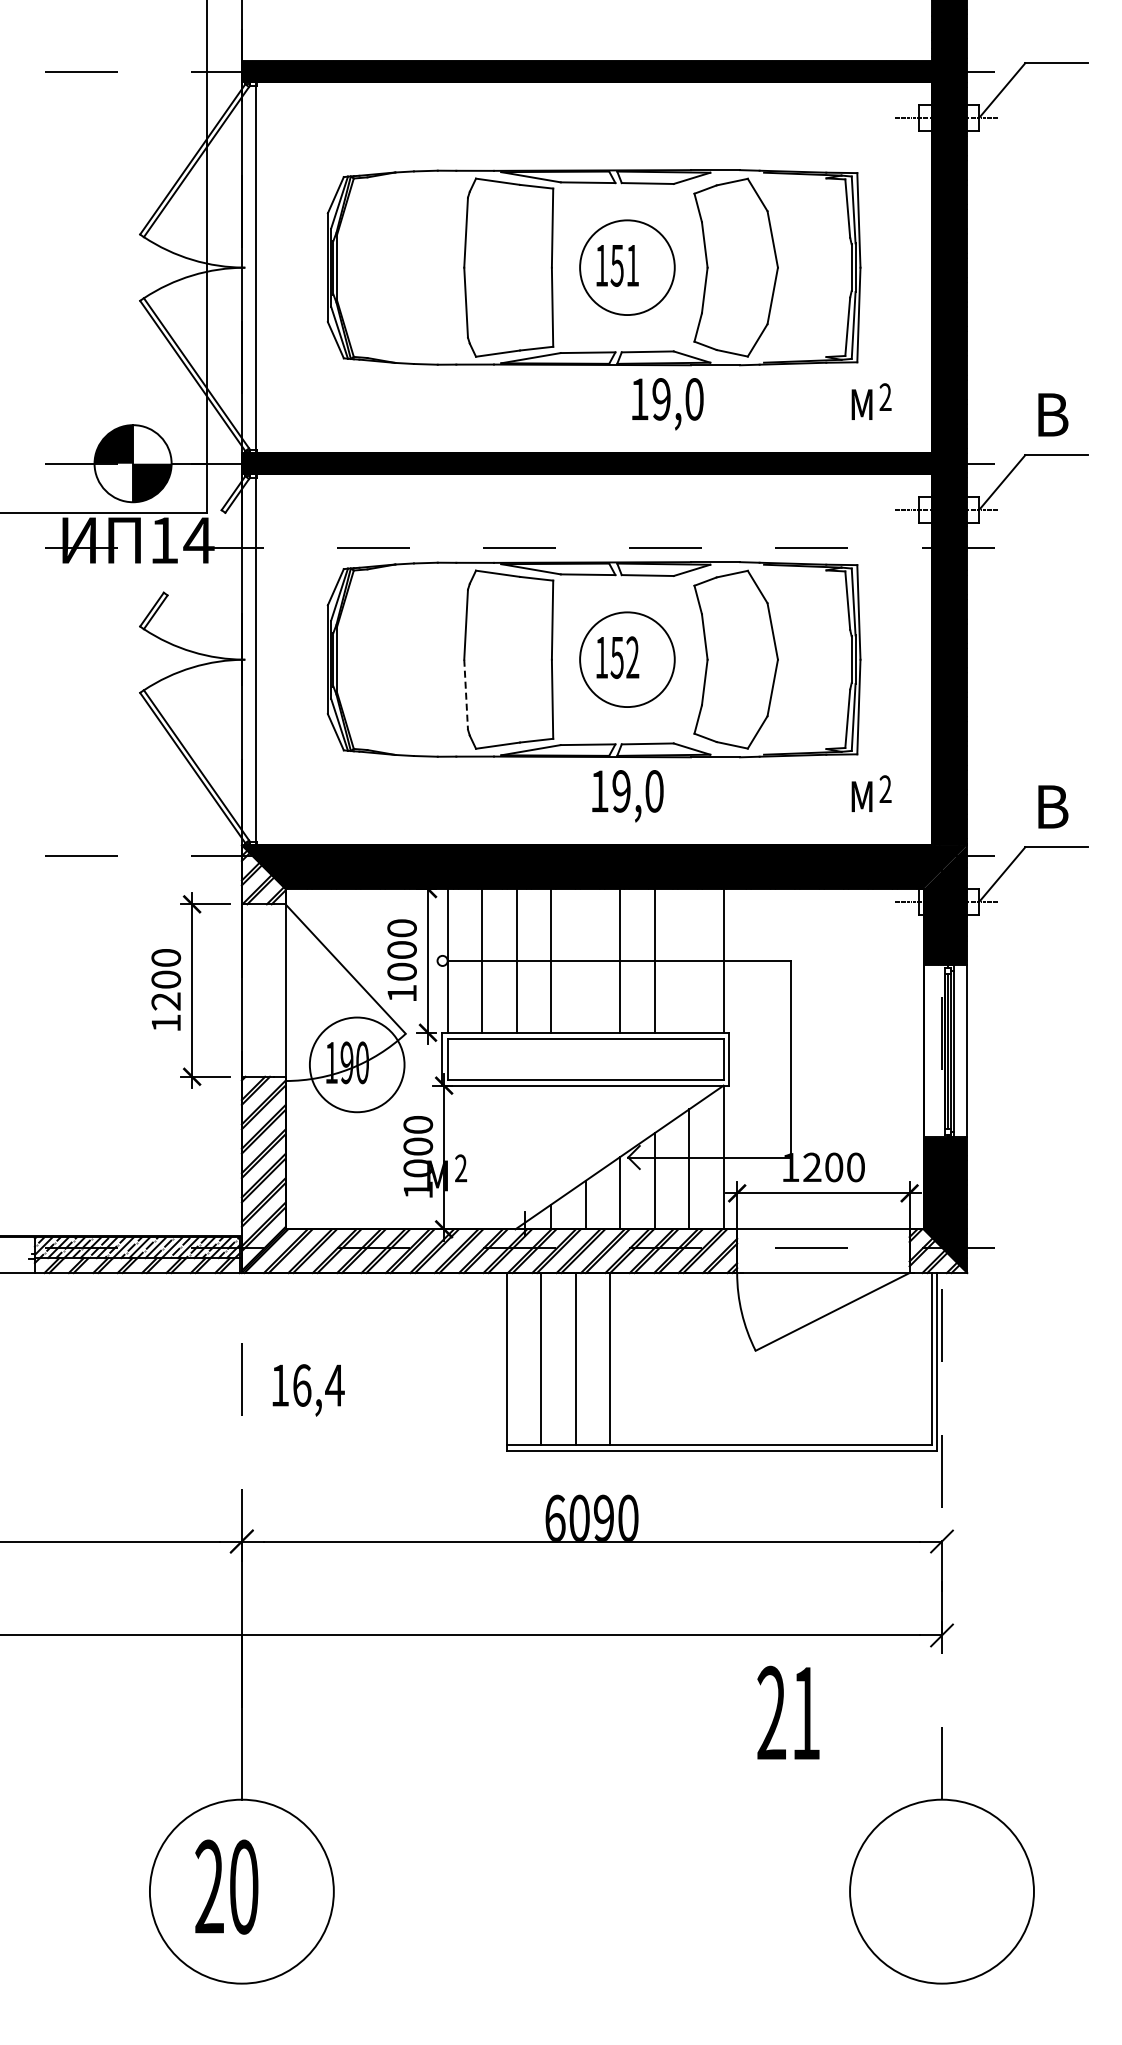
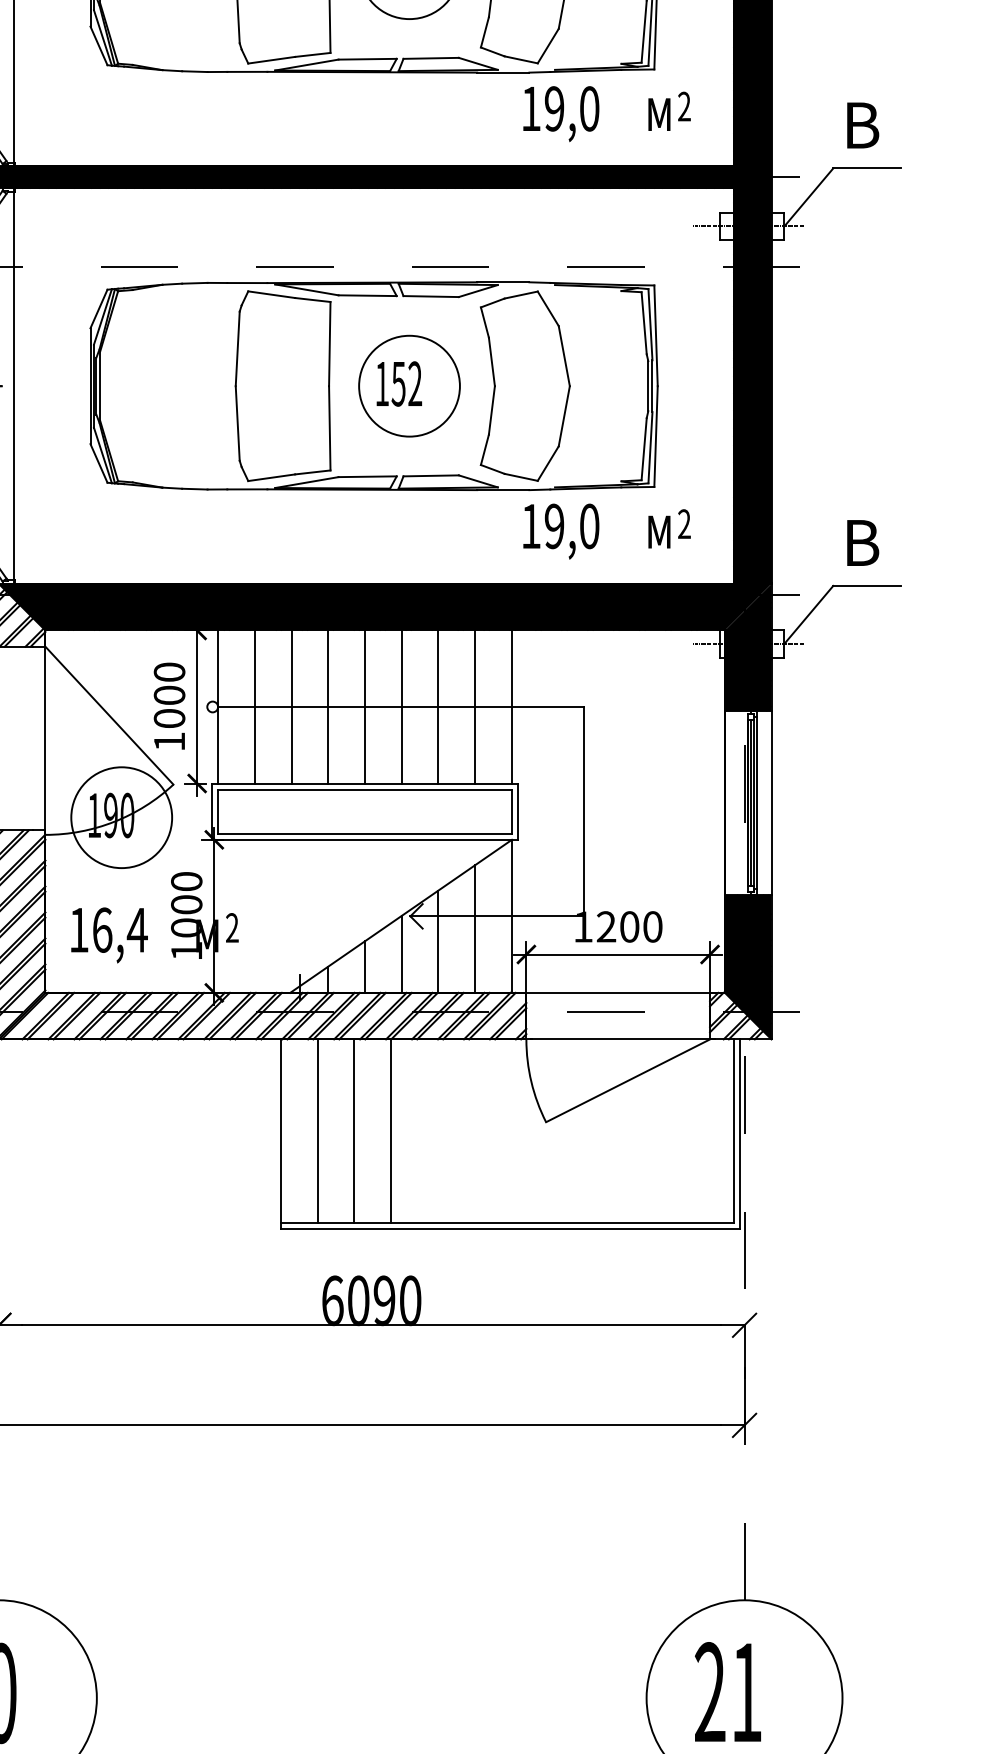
text: (667, 404) -> (560, 114), moved
line: (466, 695) -> (238, 424), dashed -> solid
text: (627, 796) -> (560, 531), moved
line: (585, 960) -> (364, 706), added
line: (689, 960) -> (475, 706), added
text: (308, 1390) -> (109, 935), moved
text: (788, 1712) -> (728, 1691), moved

